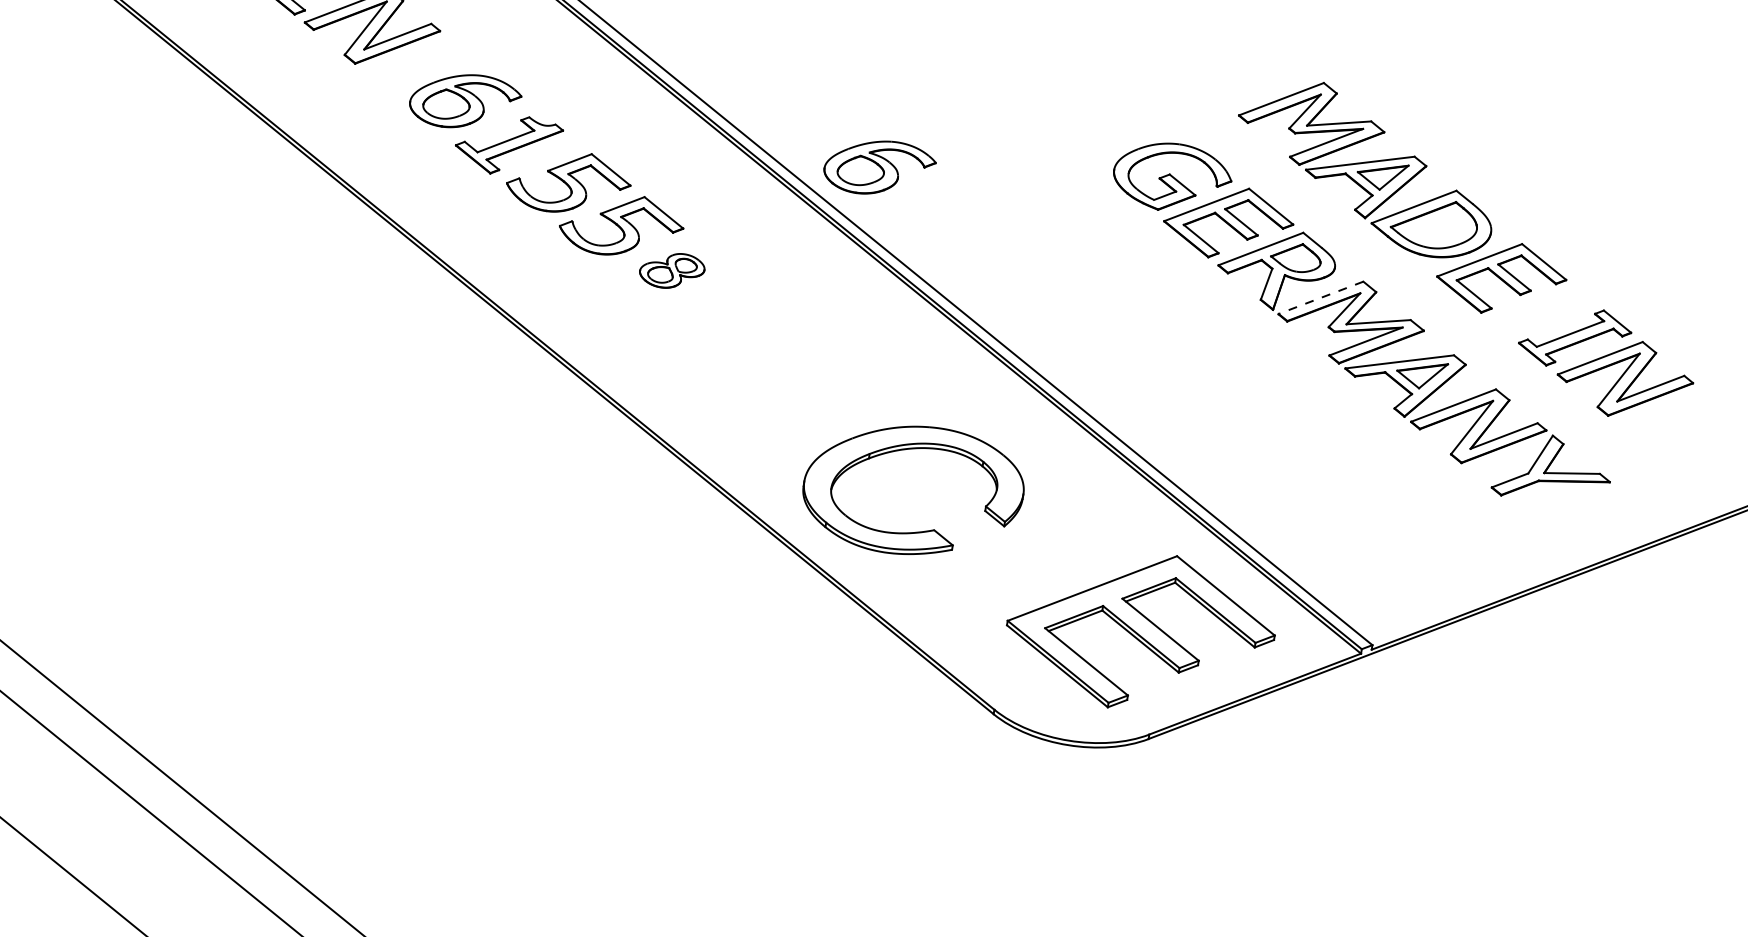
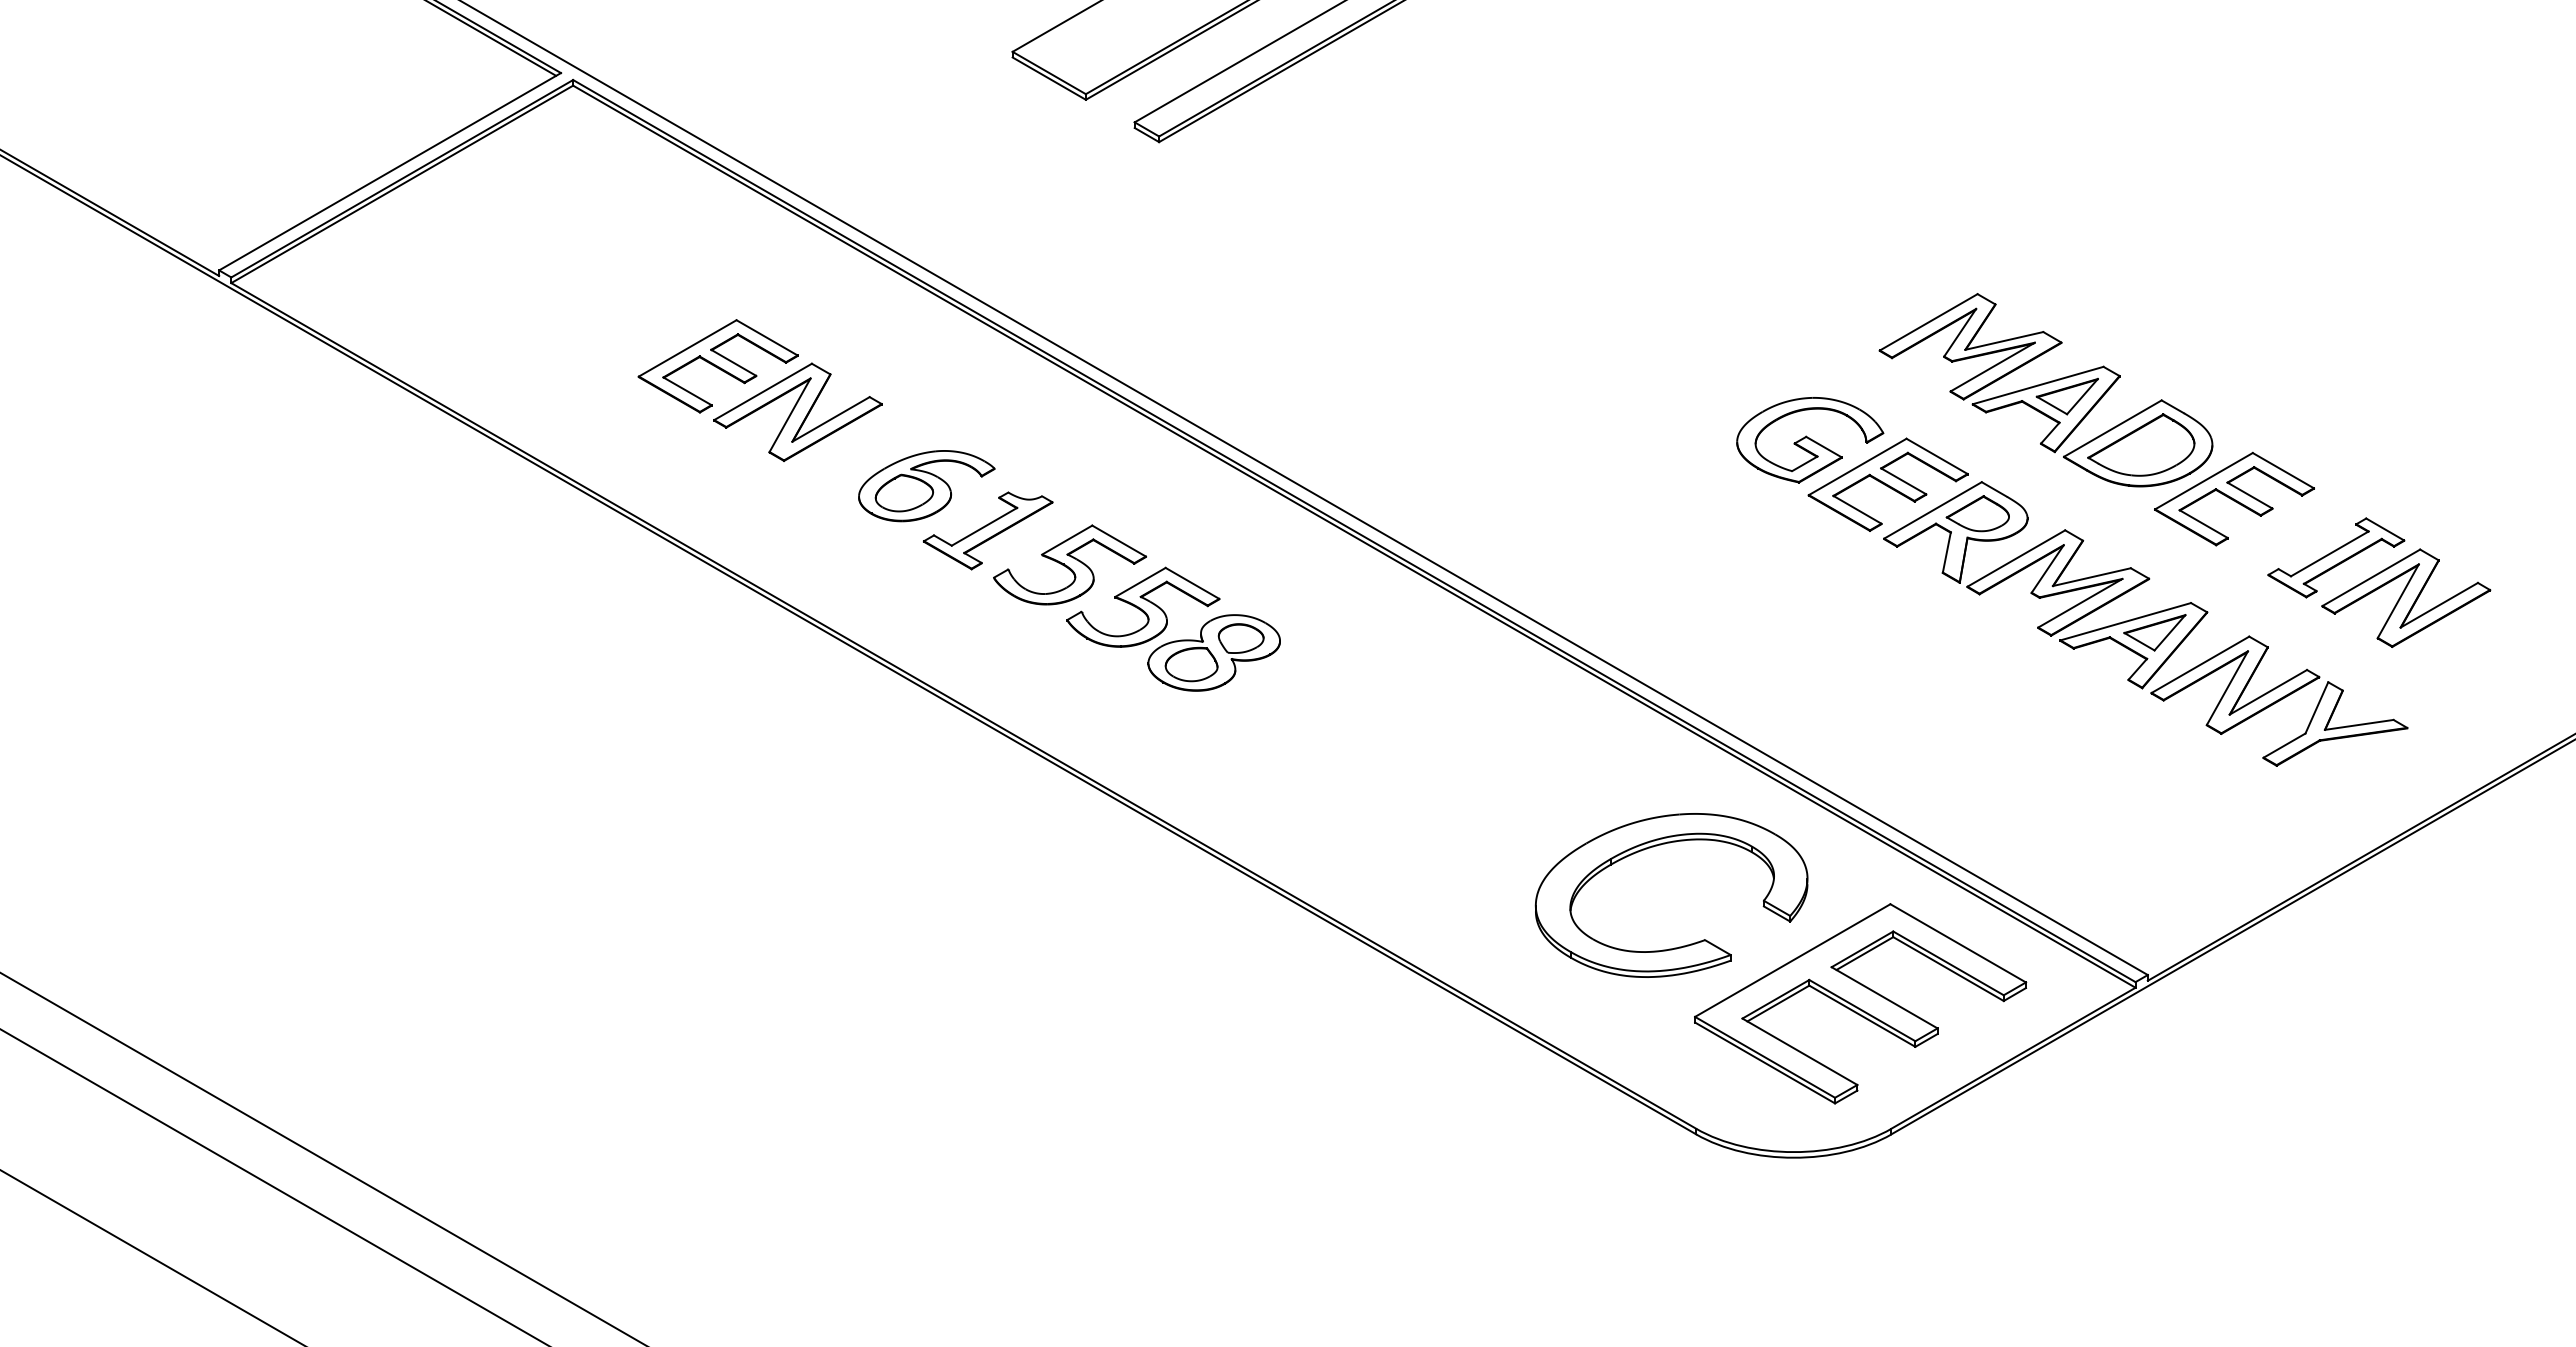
part: (879, 168) -> (1448, 486), removed
part: (671, 270) -> (1213, 652), size x1.67
line: (1320, 297) -> (2015, 558), dashed -> solid
part: (908, 449) -> (1657, 846), moved

